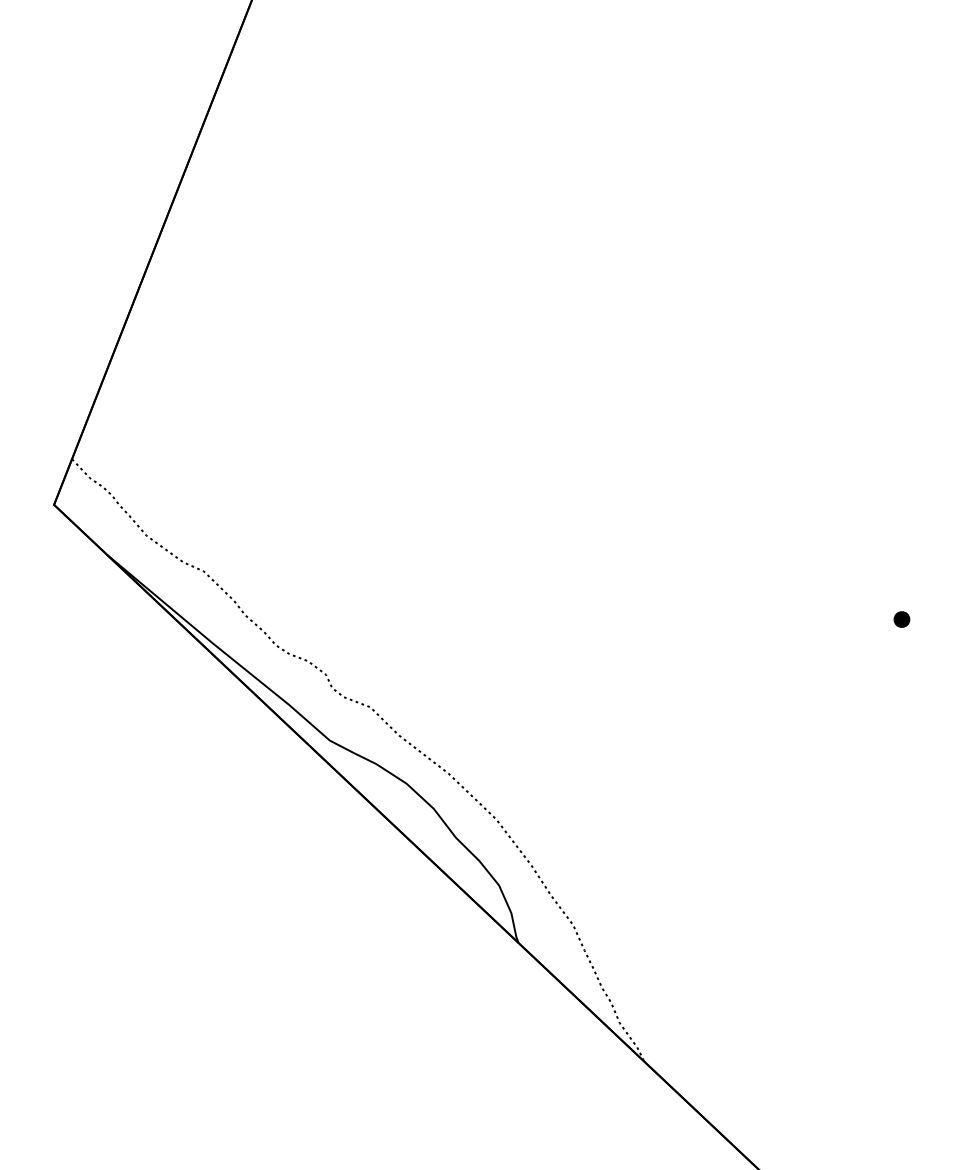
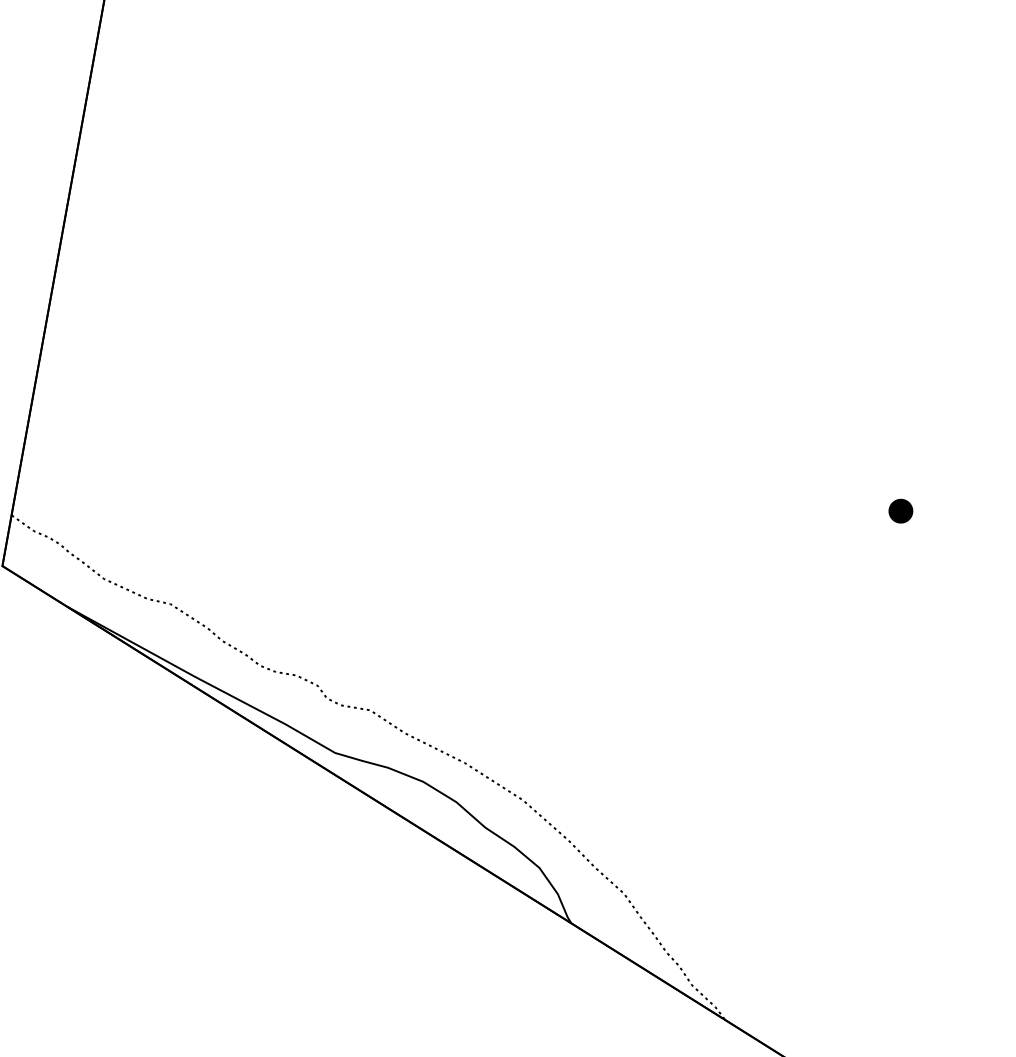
part: (901, 619) -> (900, 511), size x1.4

